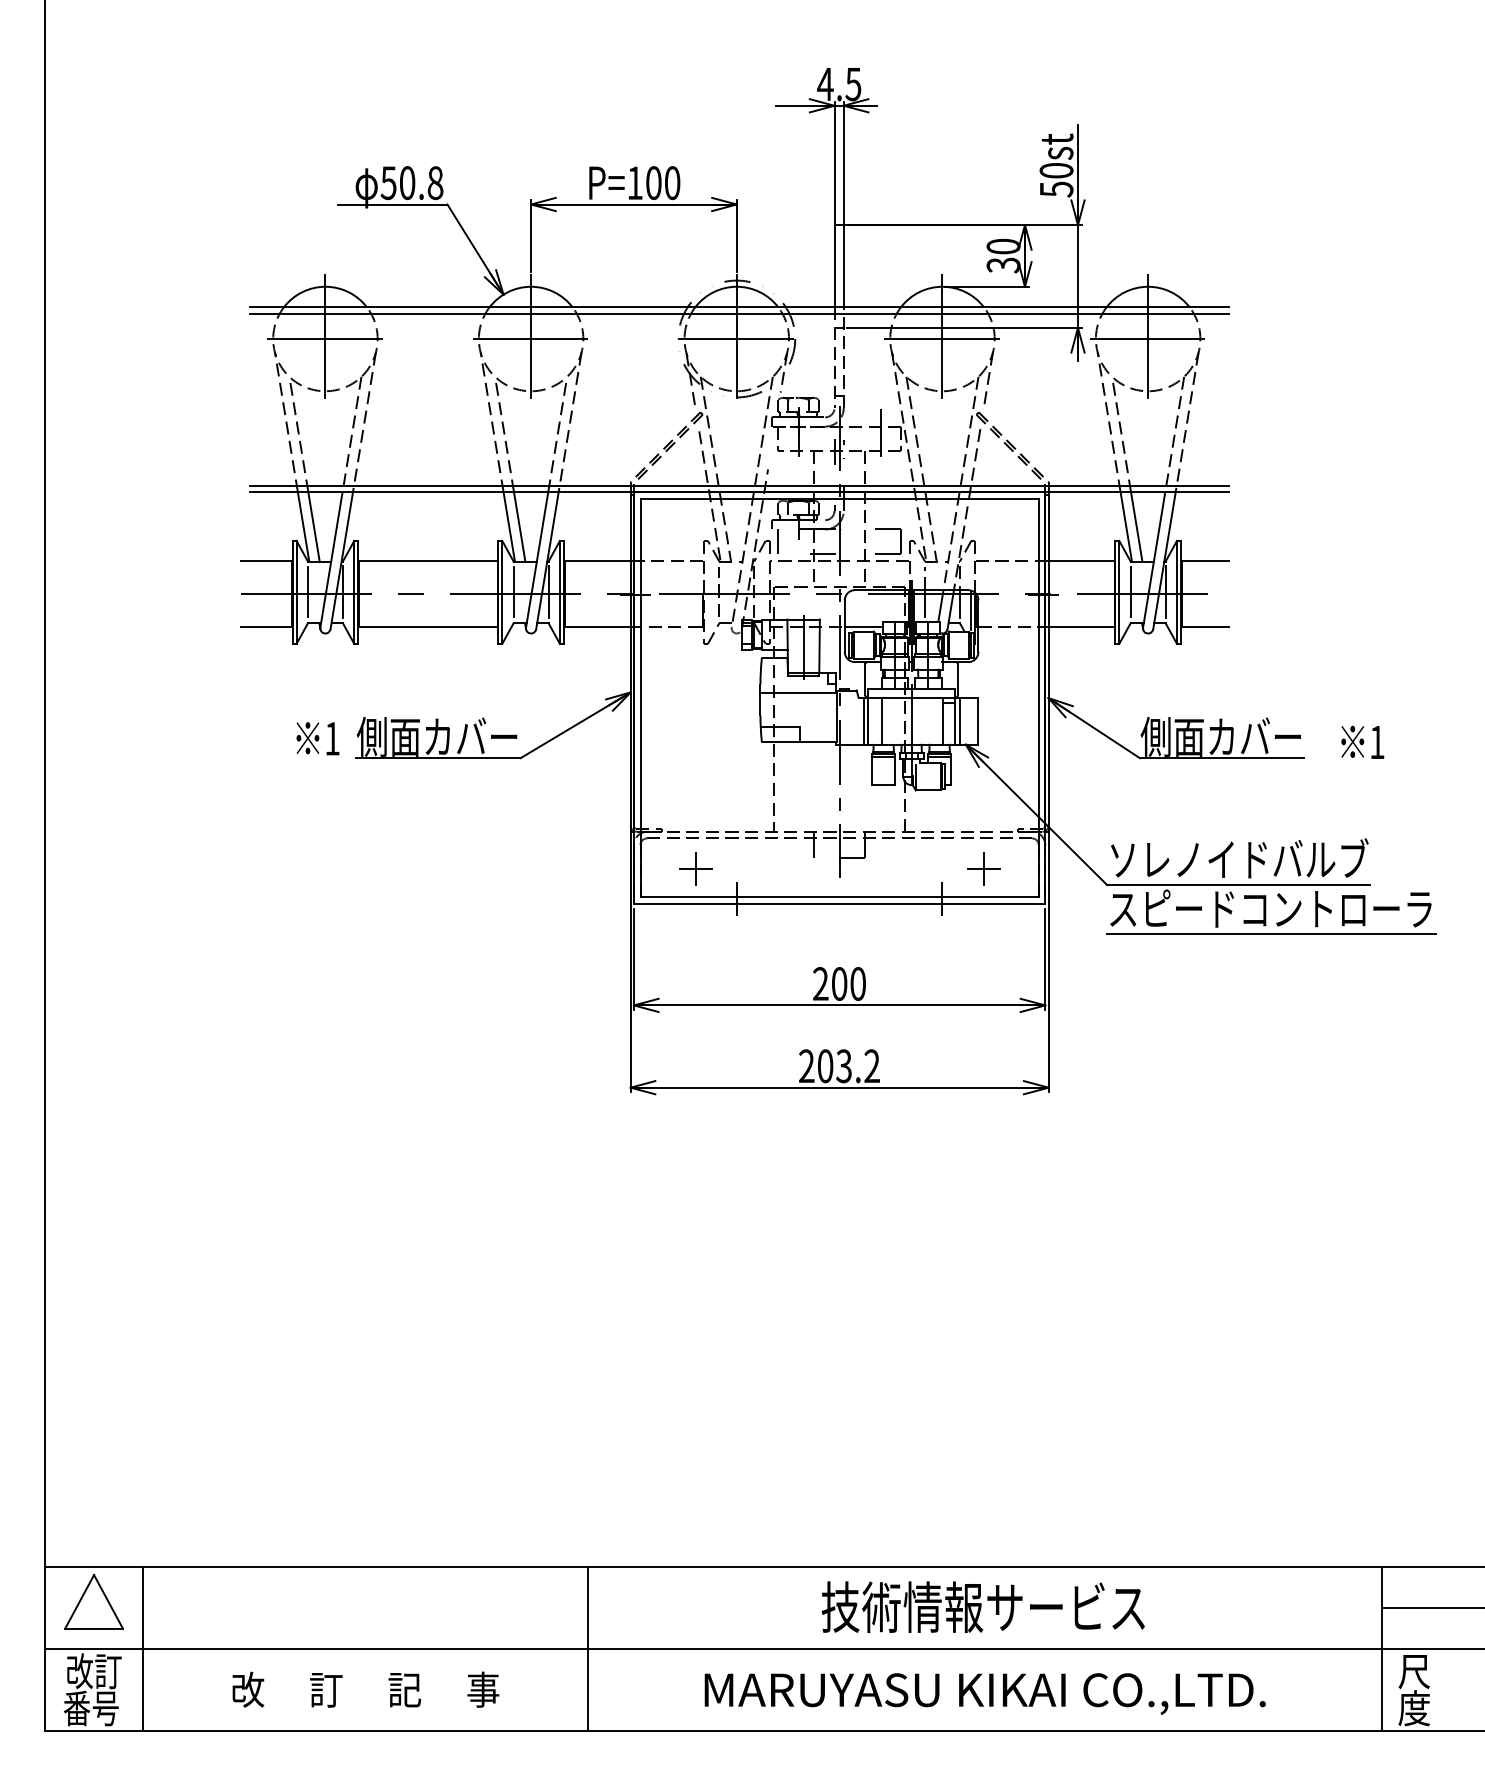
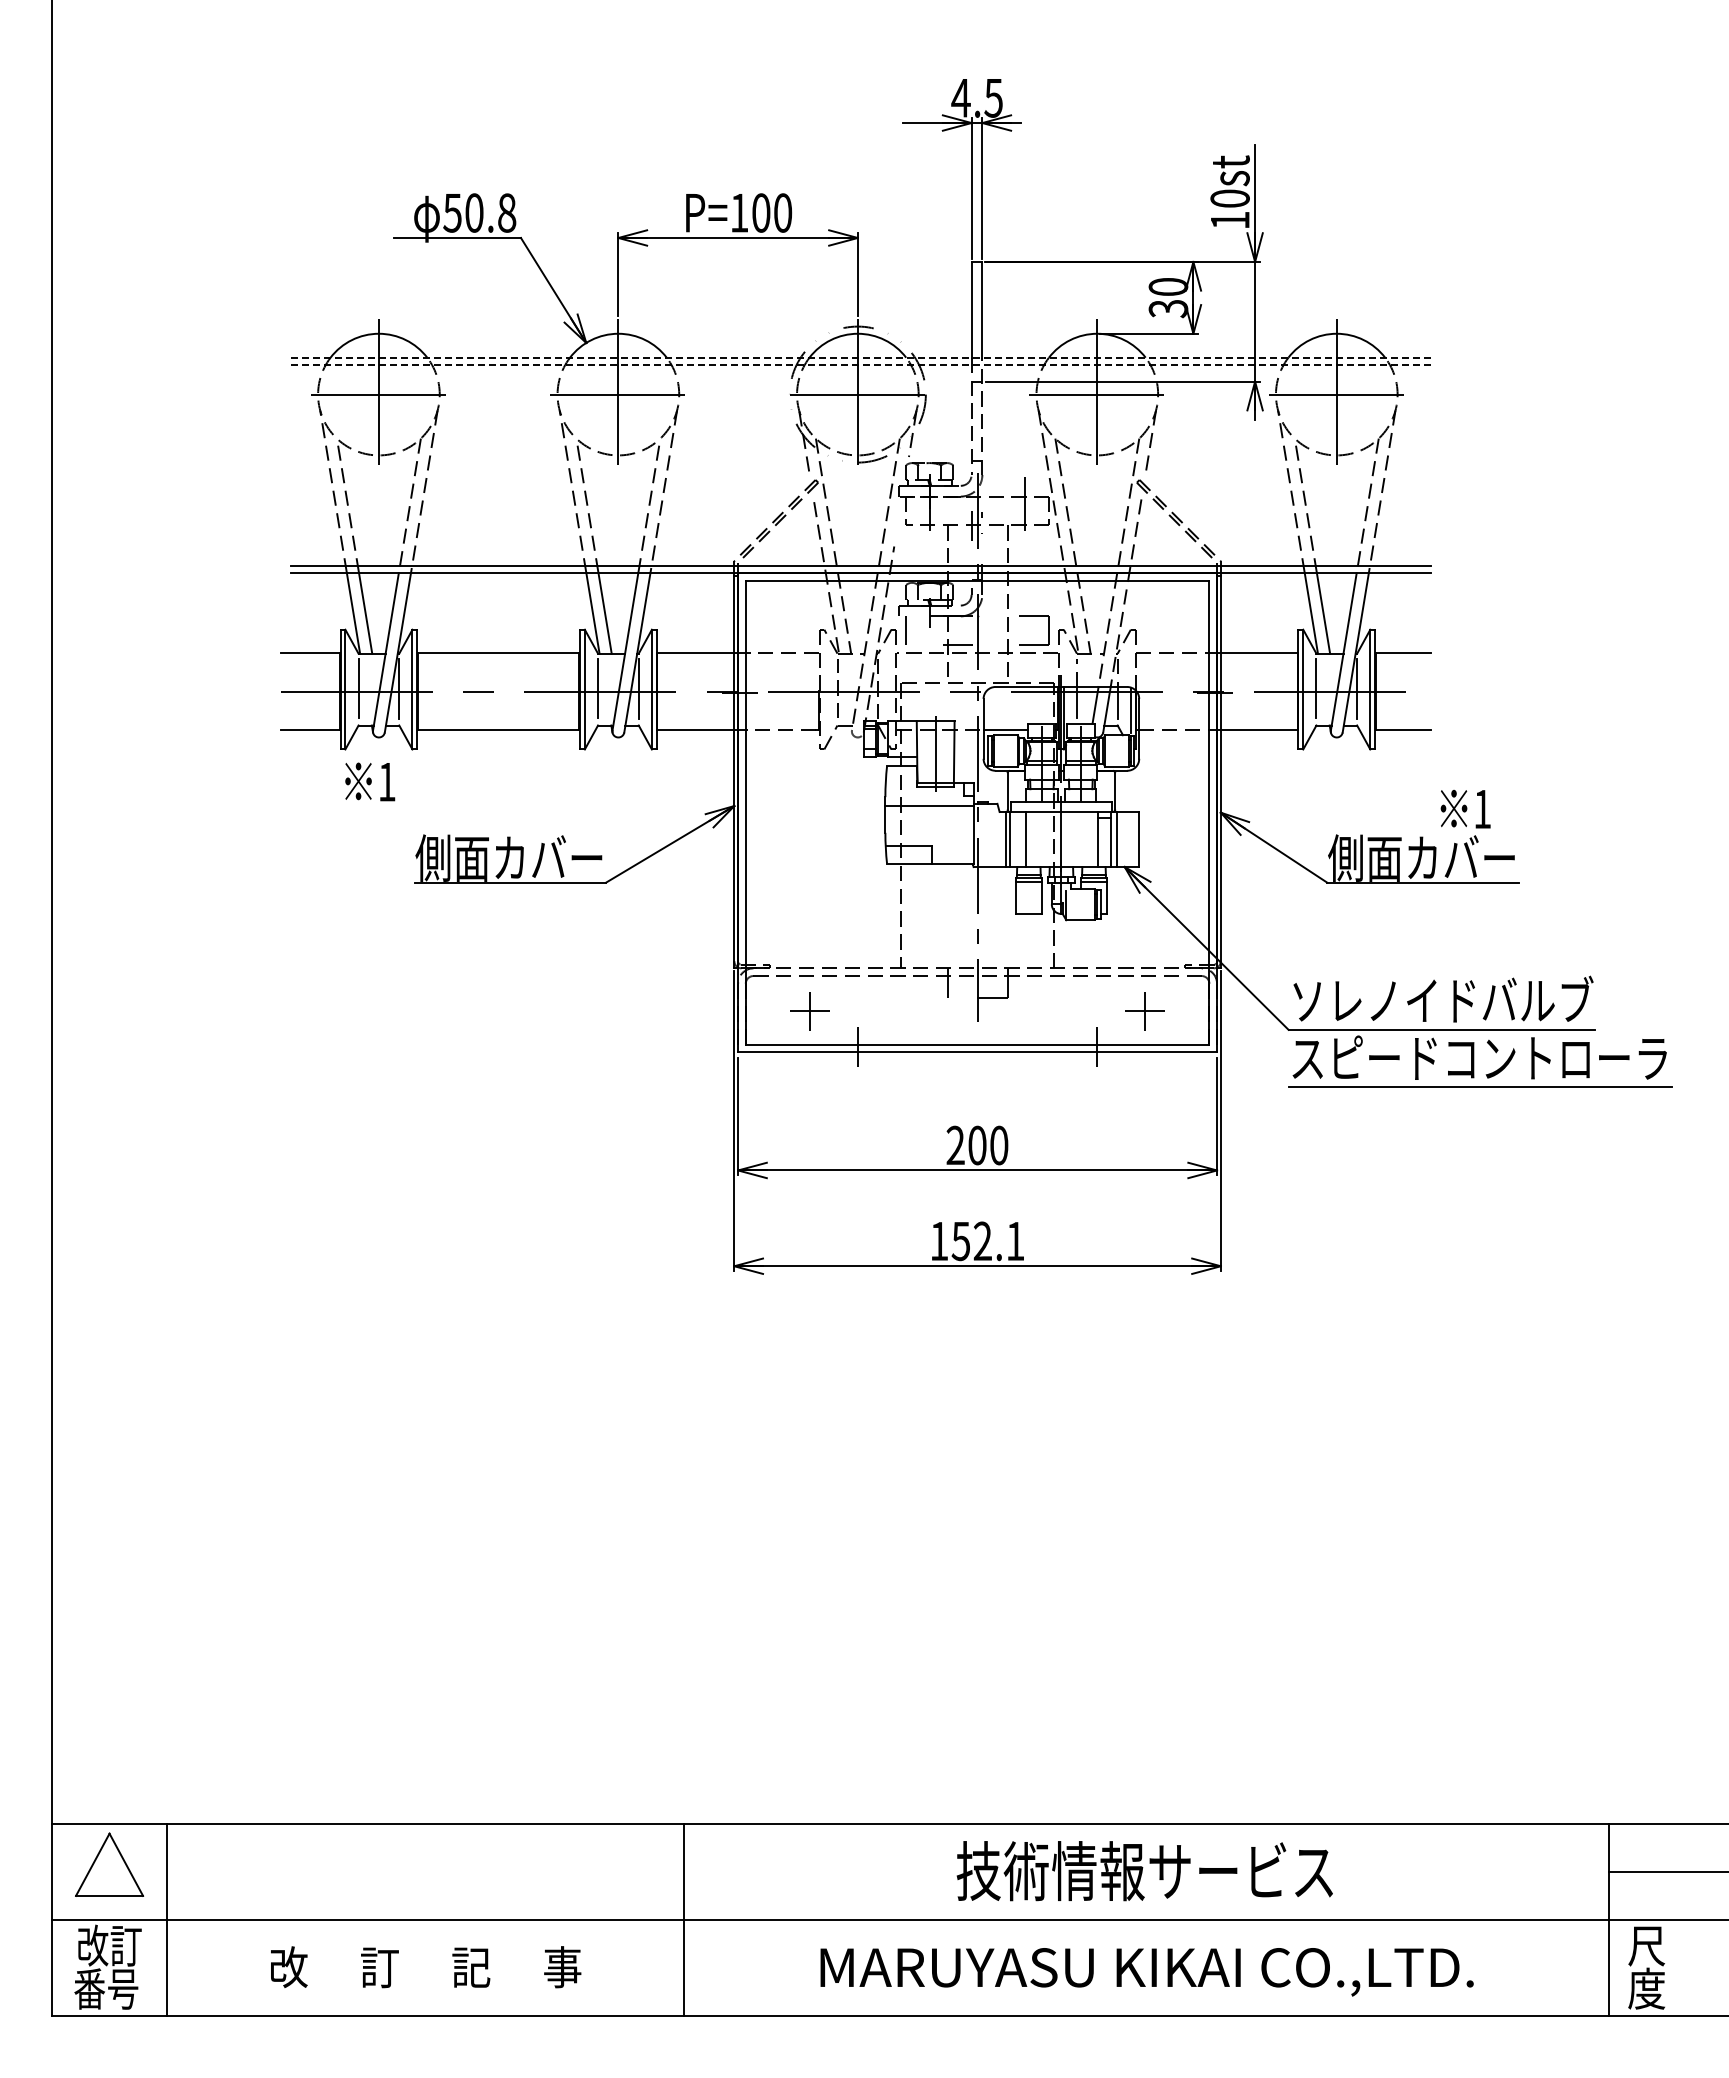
text: (1056, 189) -> (1230, 220), 50st -> 10st
line: (739, 307) -> (860, 357), solid -> dashed
line: (739, 314) -> (860, 365), solid -> dashed
text: (318, 738) -> (370, 781), moved
text: (1362, 741) -> (1465, 808), moved
text: (839, 1066) -> (977, 1241), 203.2 -> 152.1

